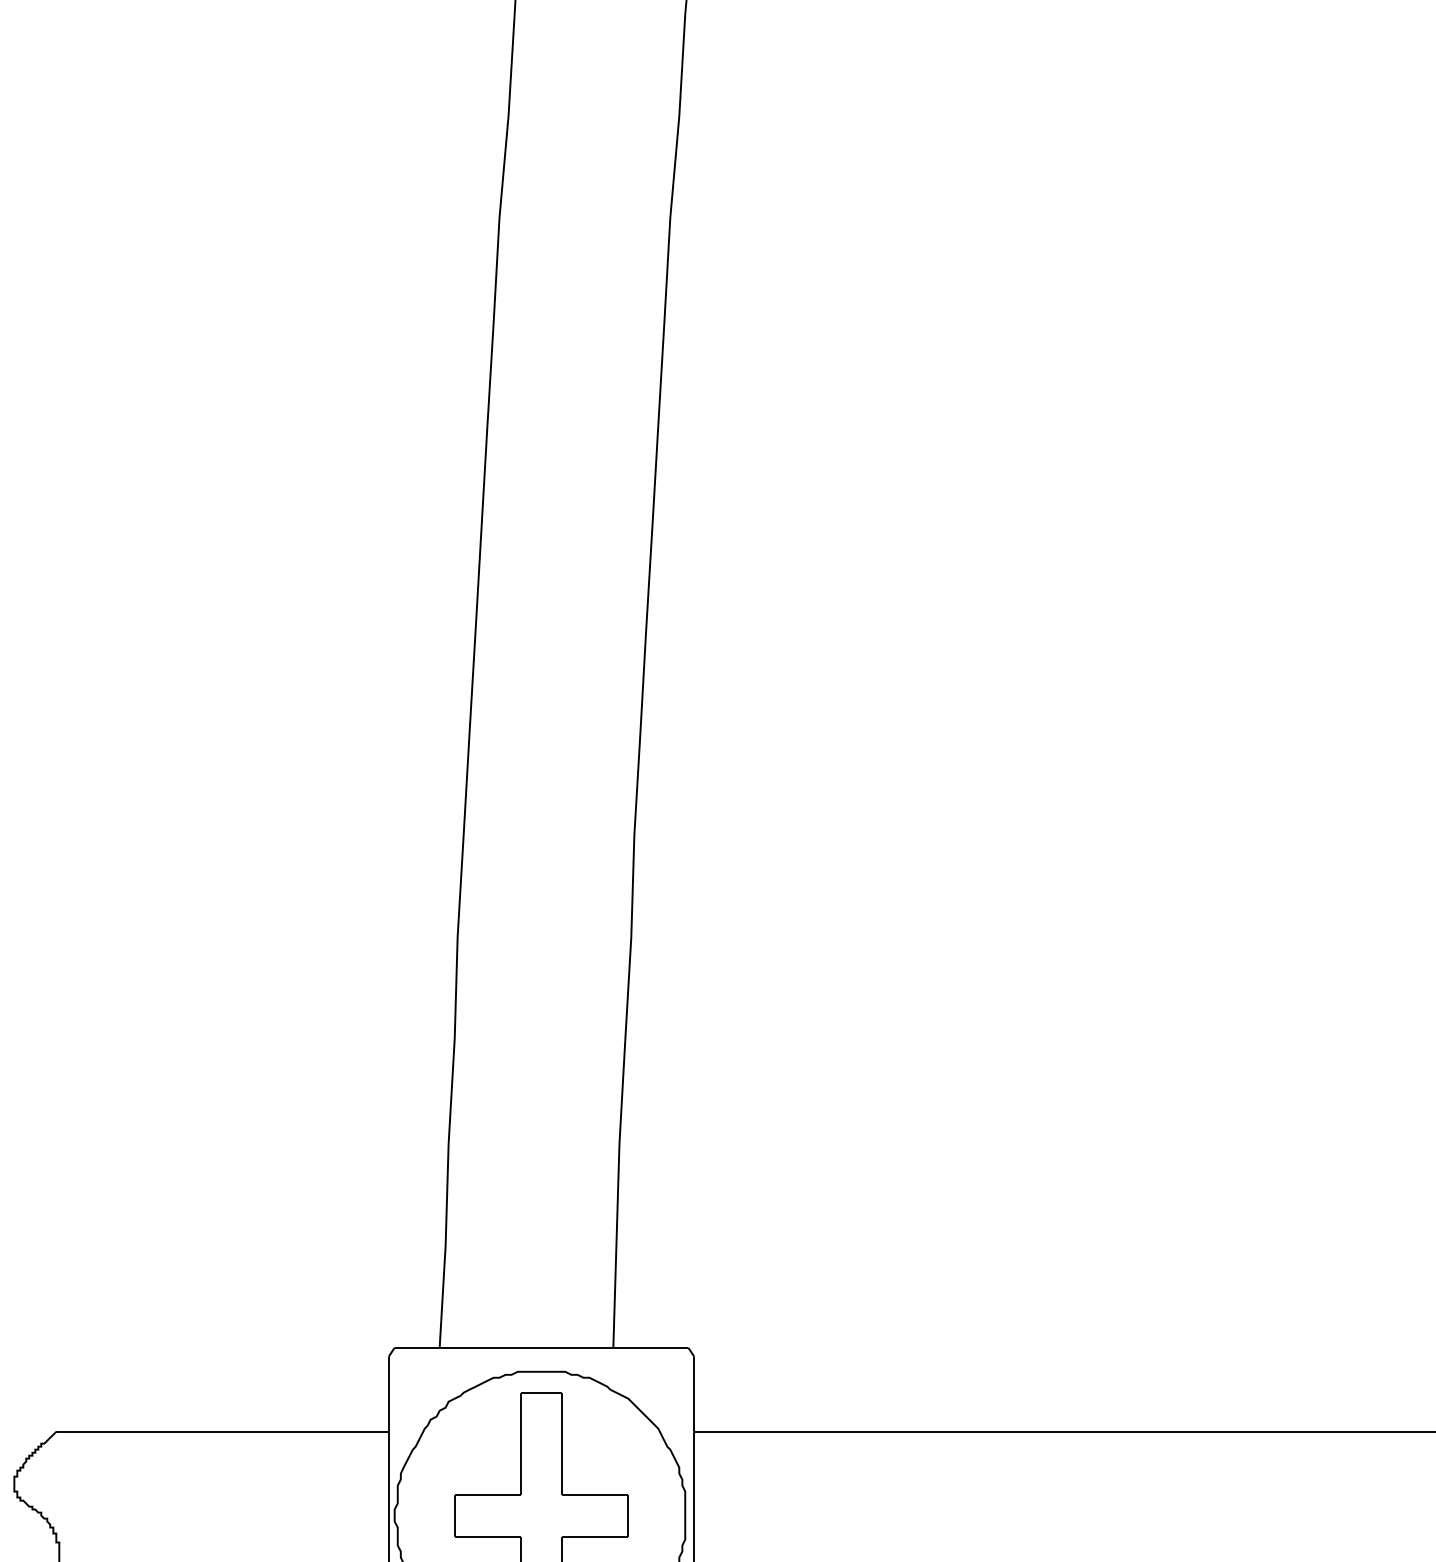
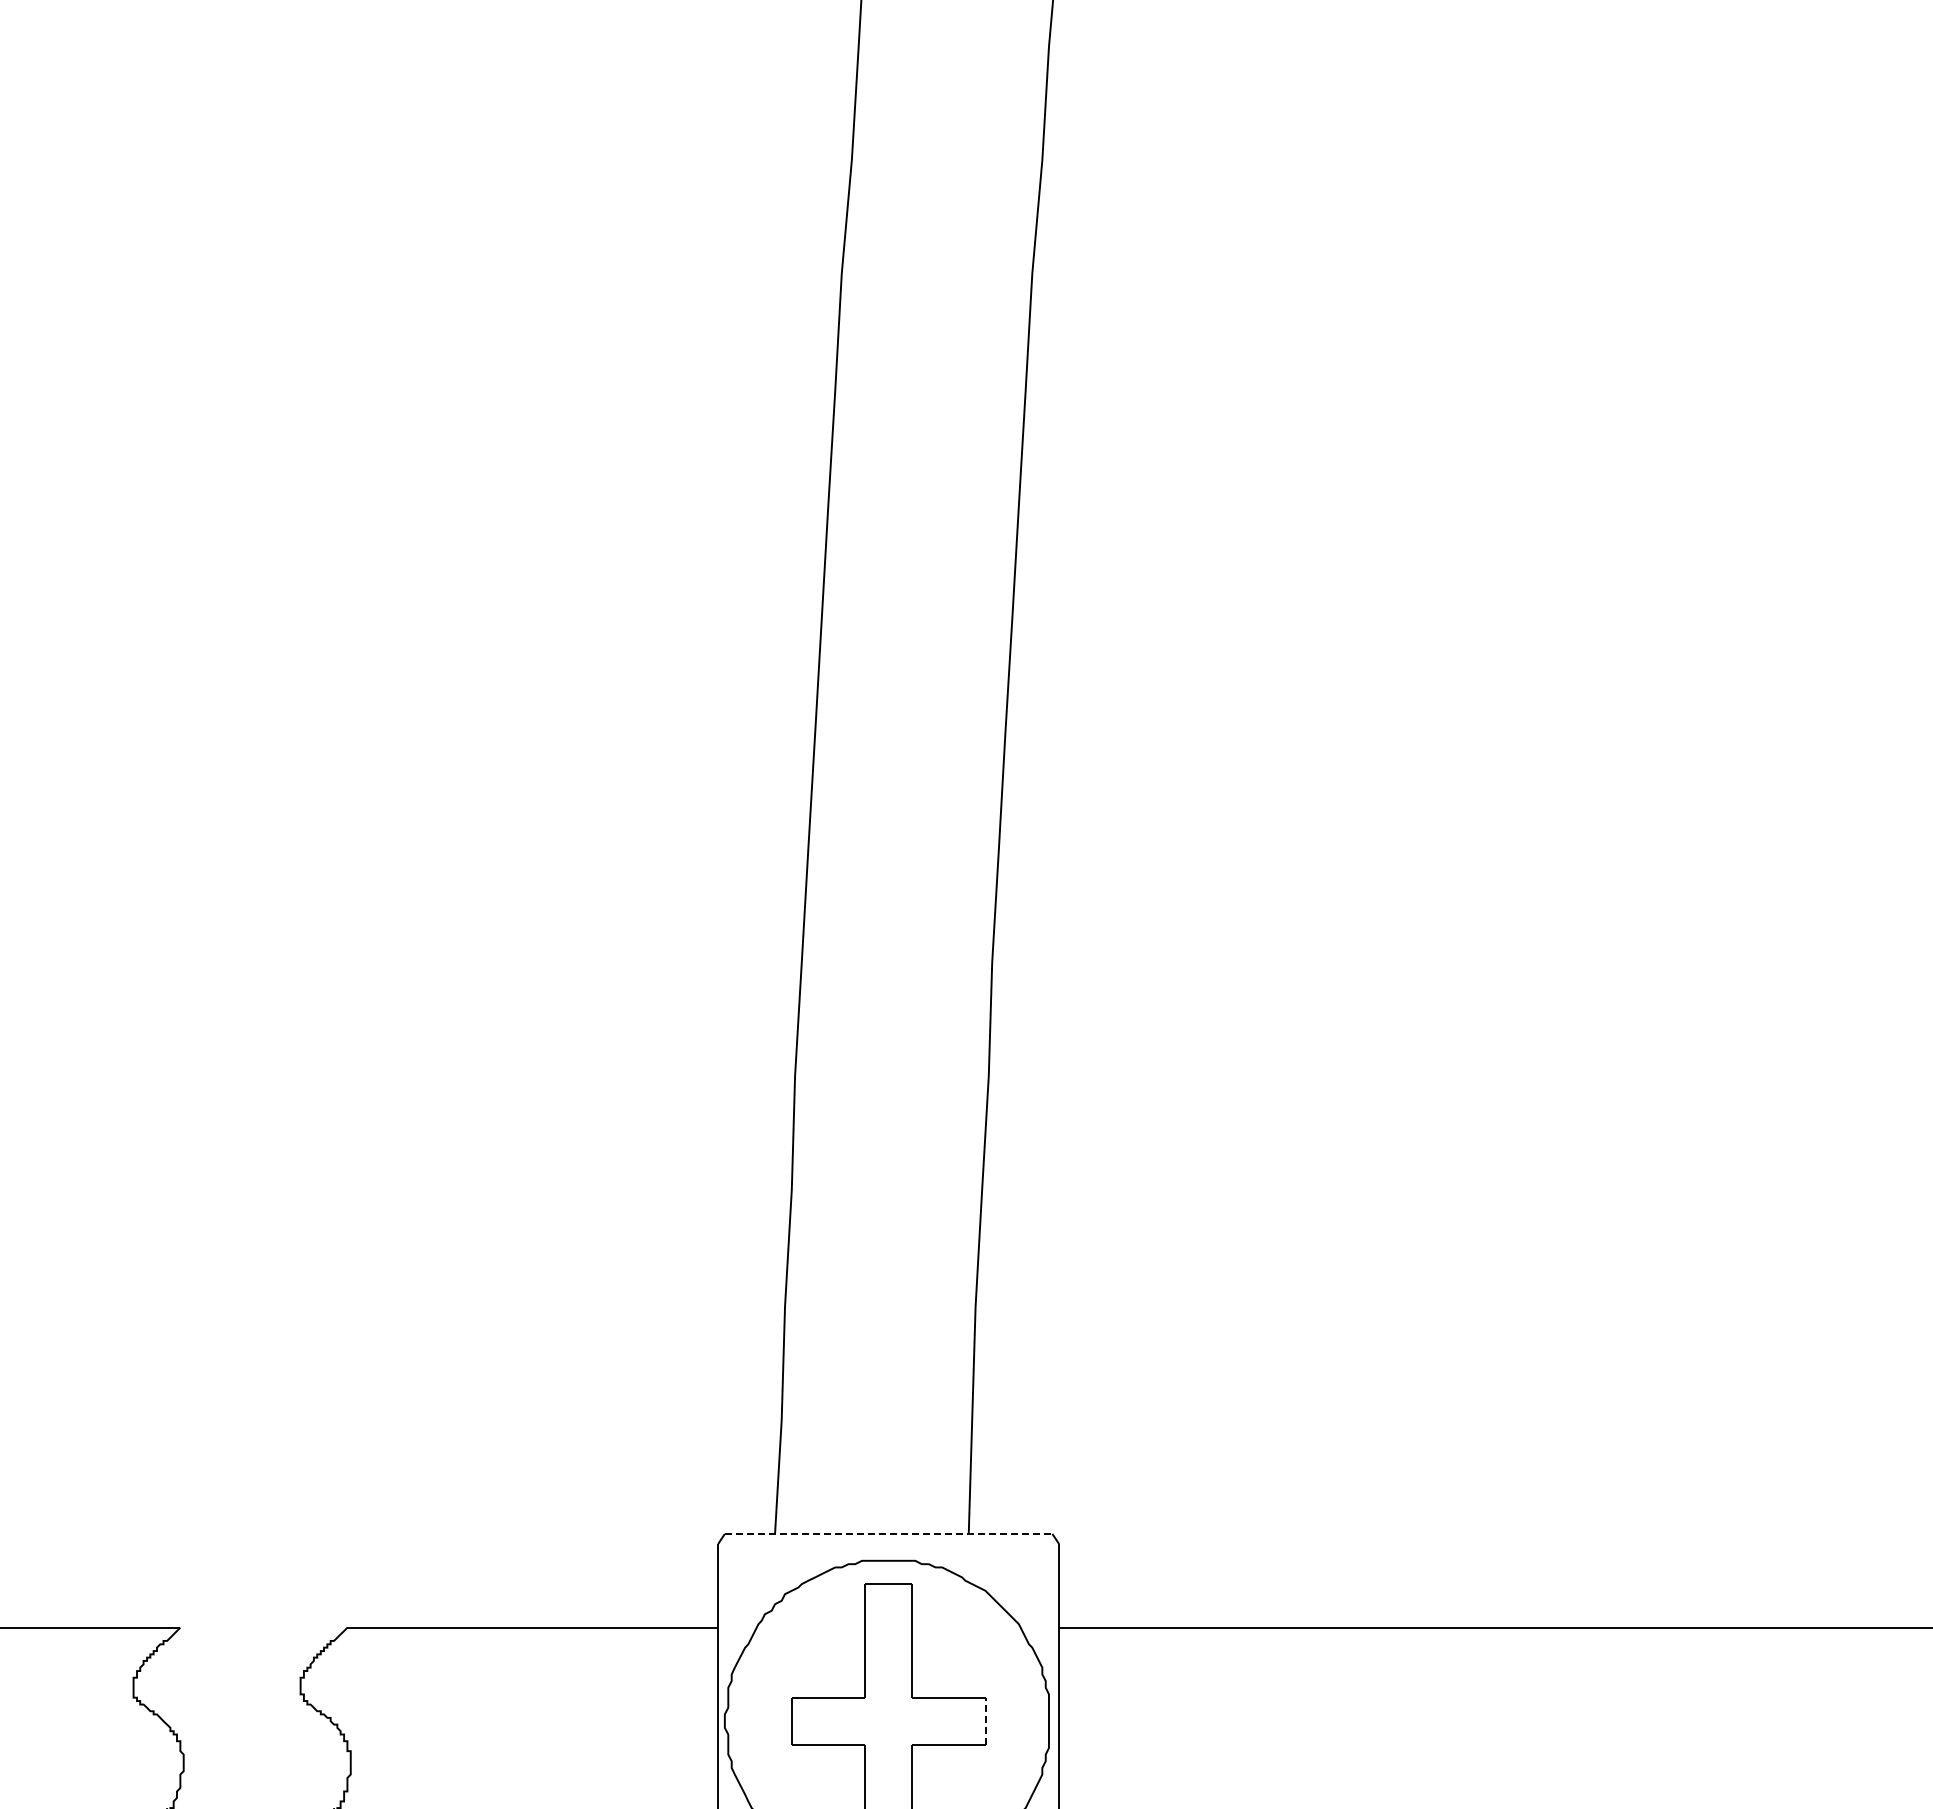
line: (541, 1347) -> (888, 1533), solid -> dashed
line: (628, 1514) -> (985, 1720), solid -> dashed

